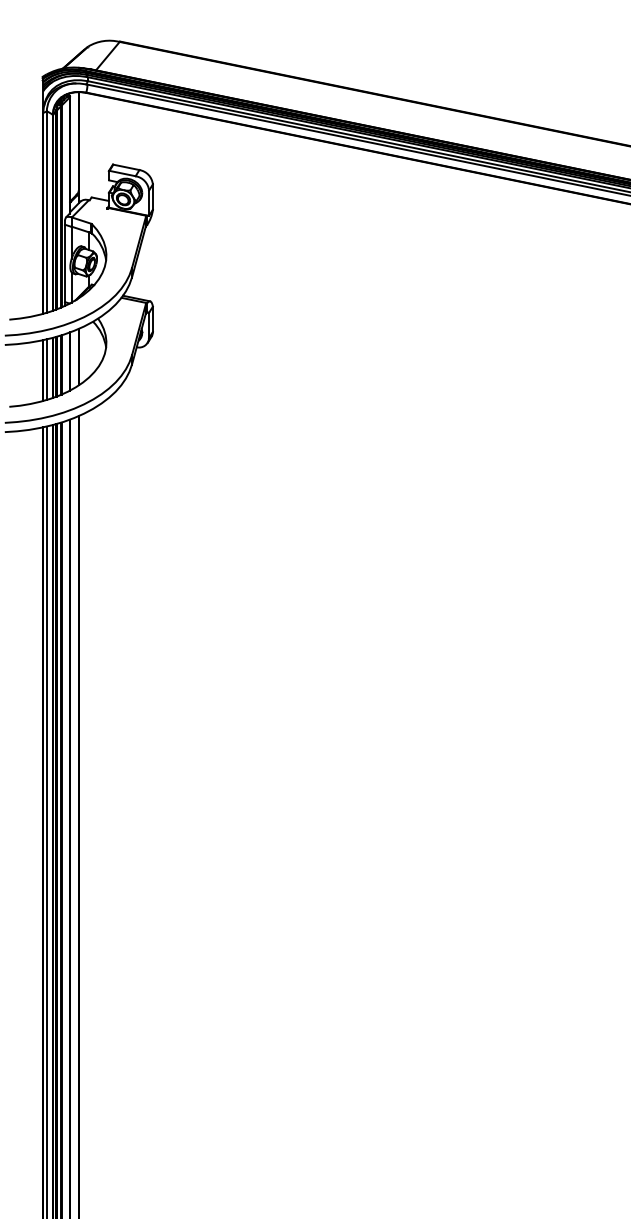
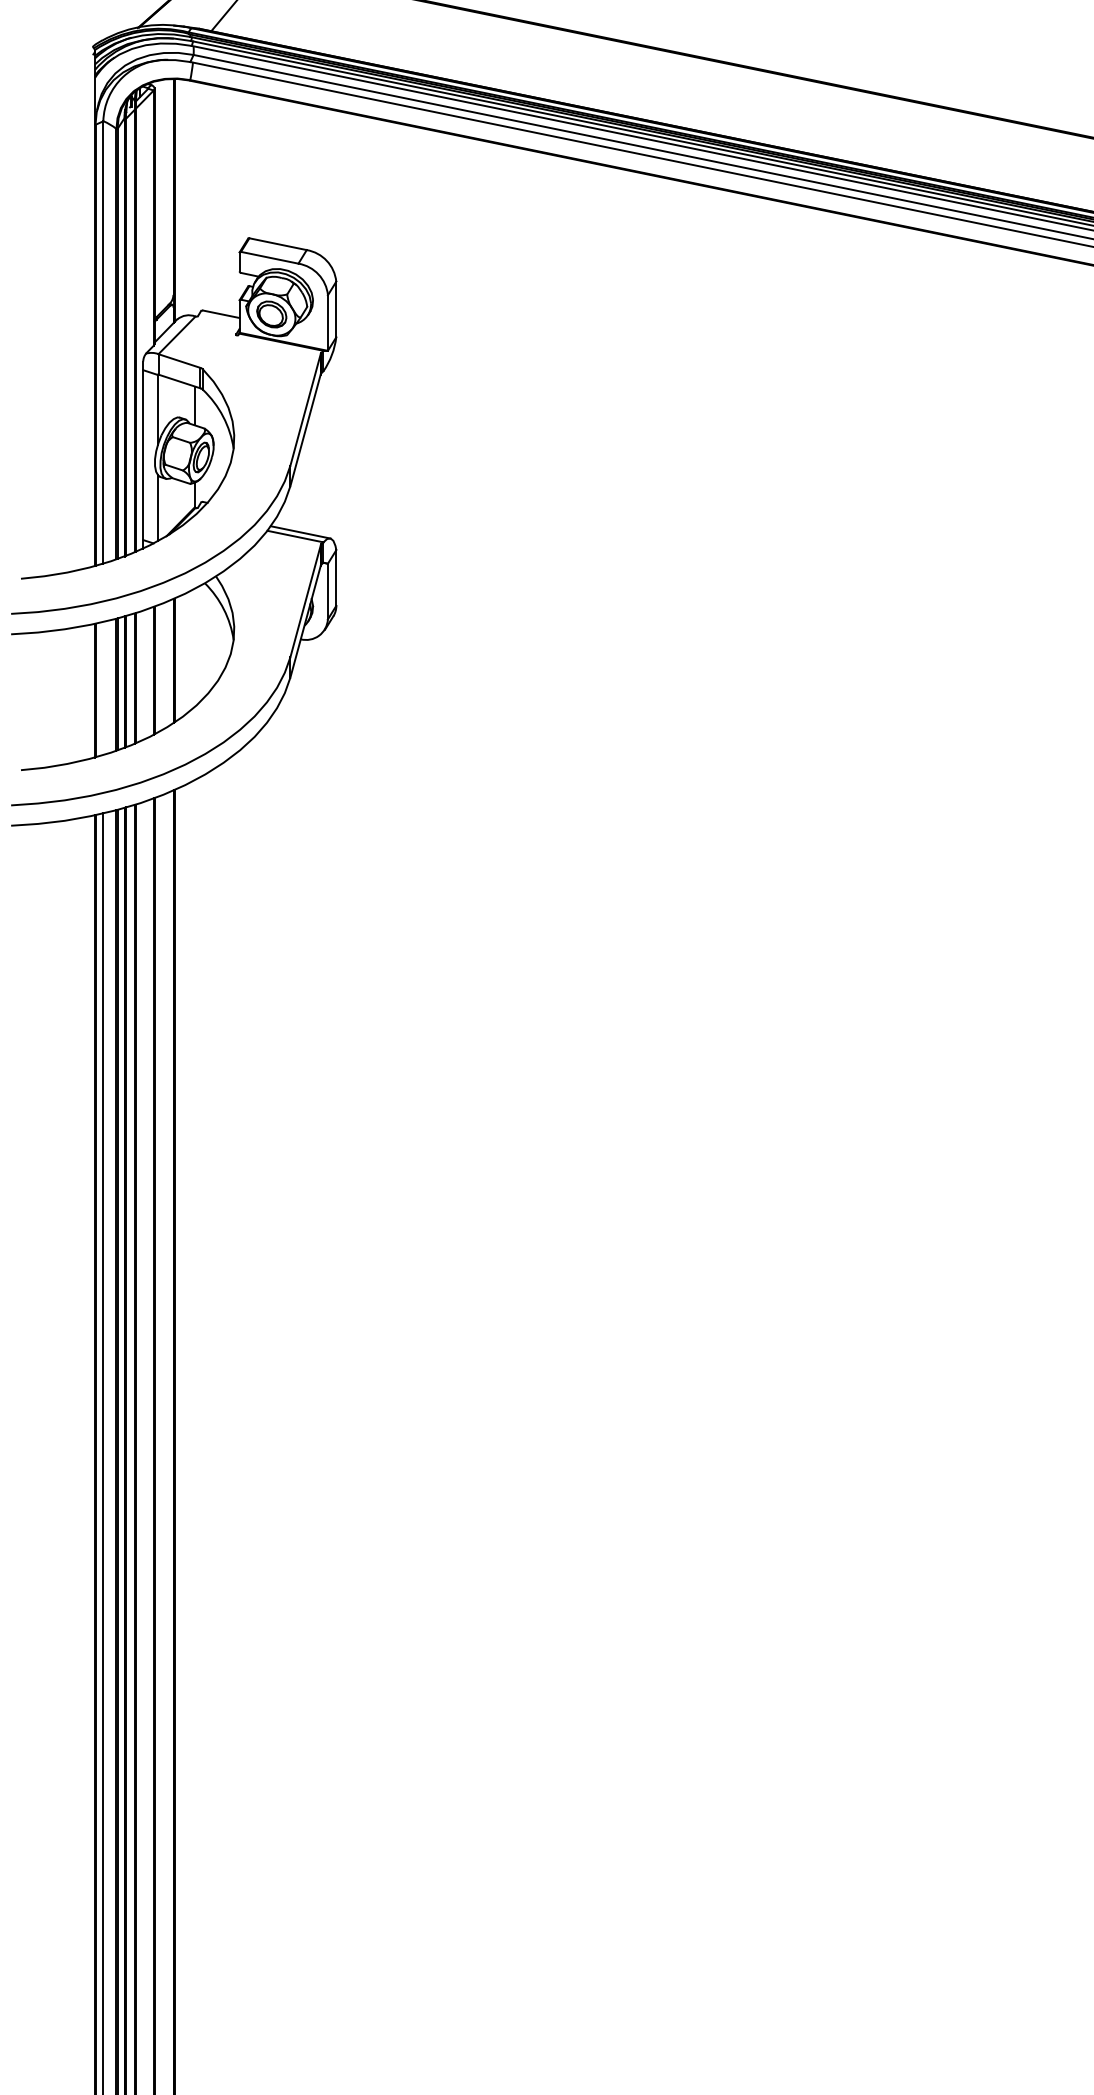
line: (46, 369) -> (102, 688), removed

